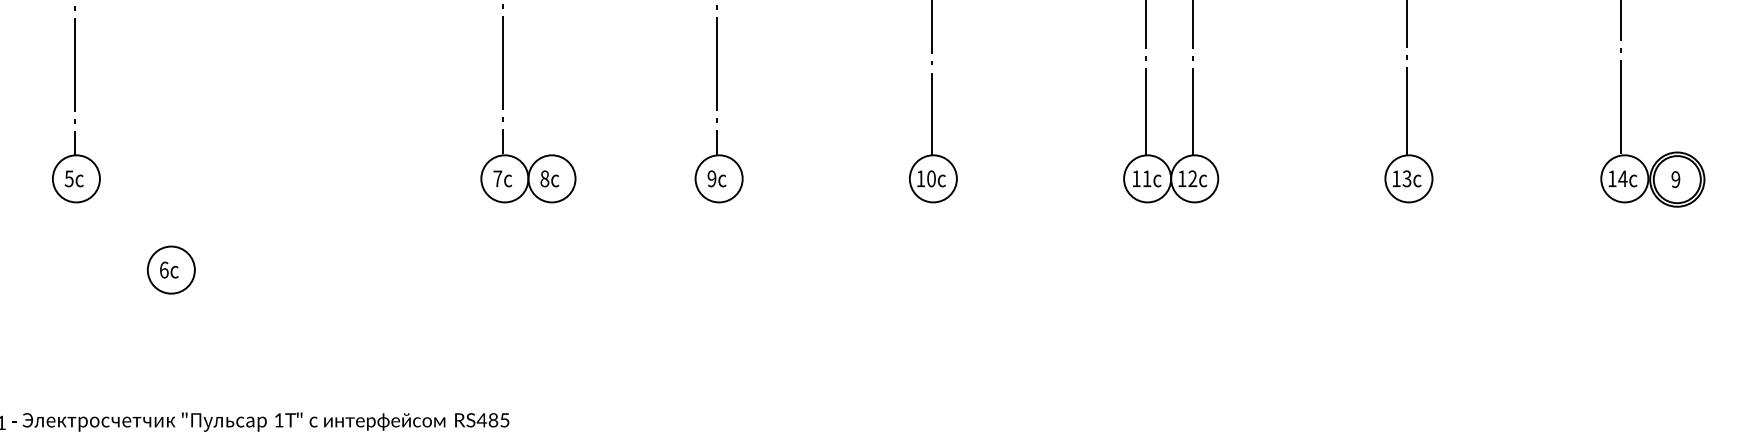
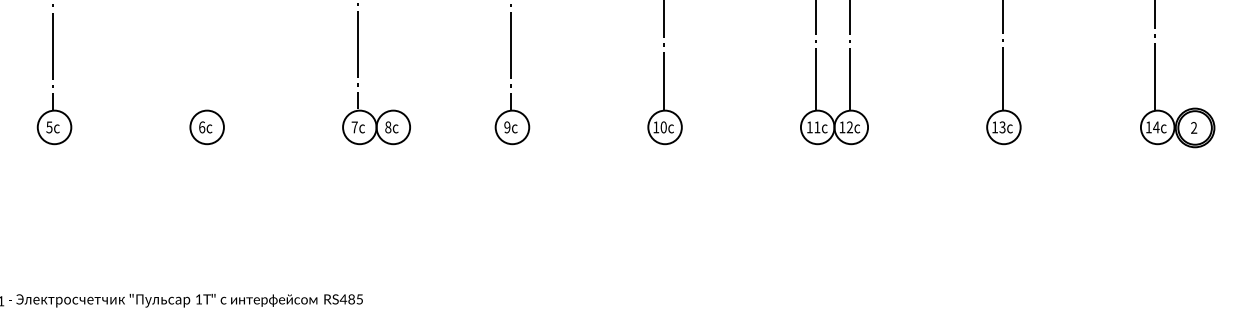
text: (1676, 178) -> (1194, 127), 9 -> 2
part: (170, 270) -> (206, 127), moved

